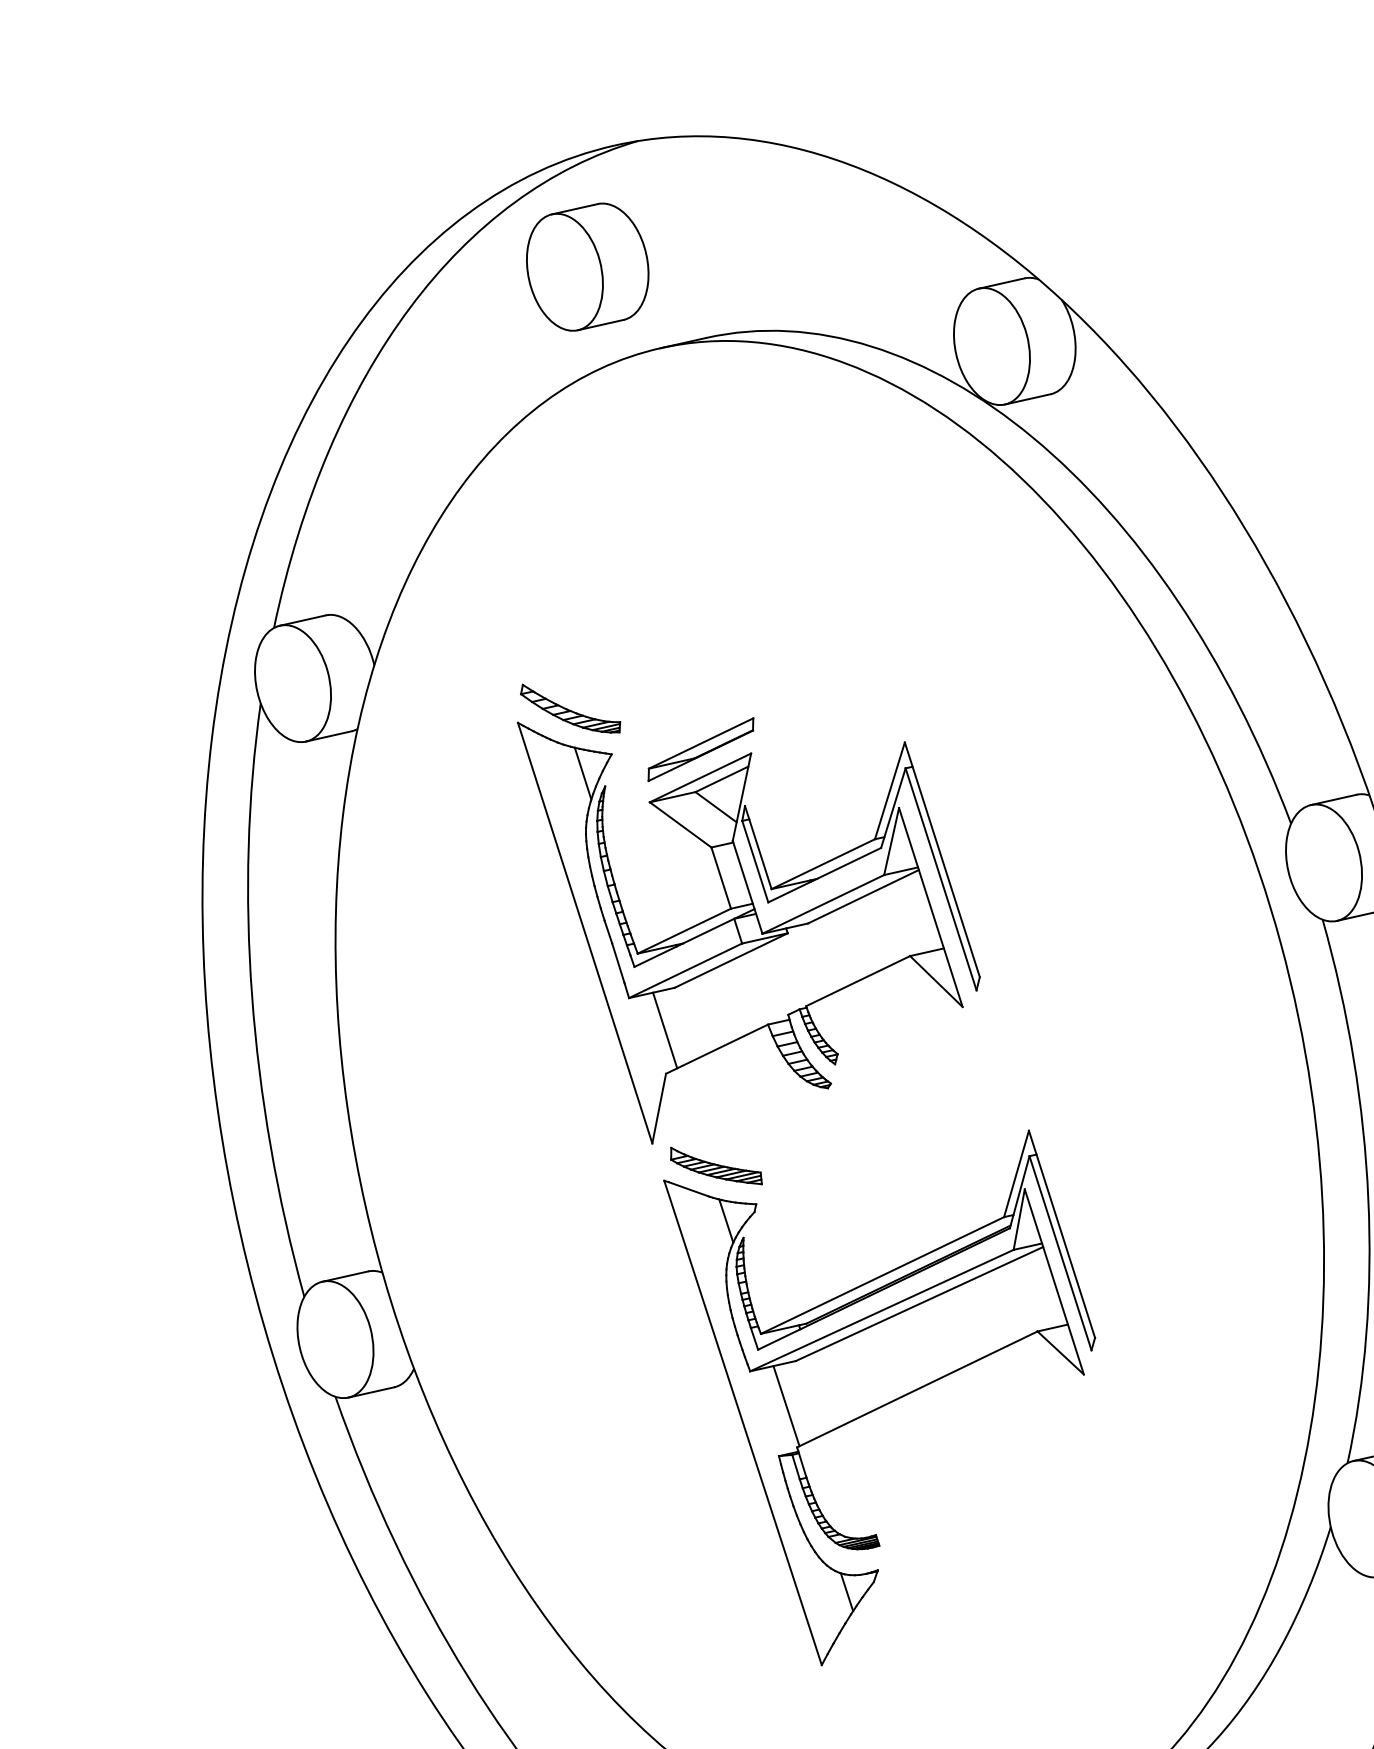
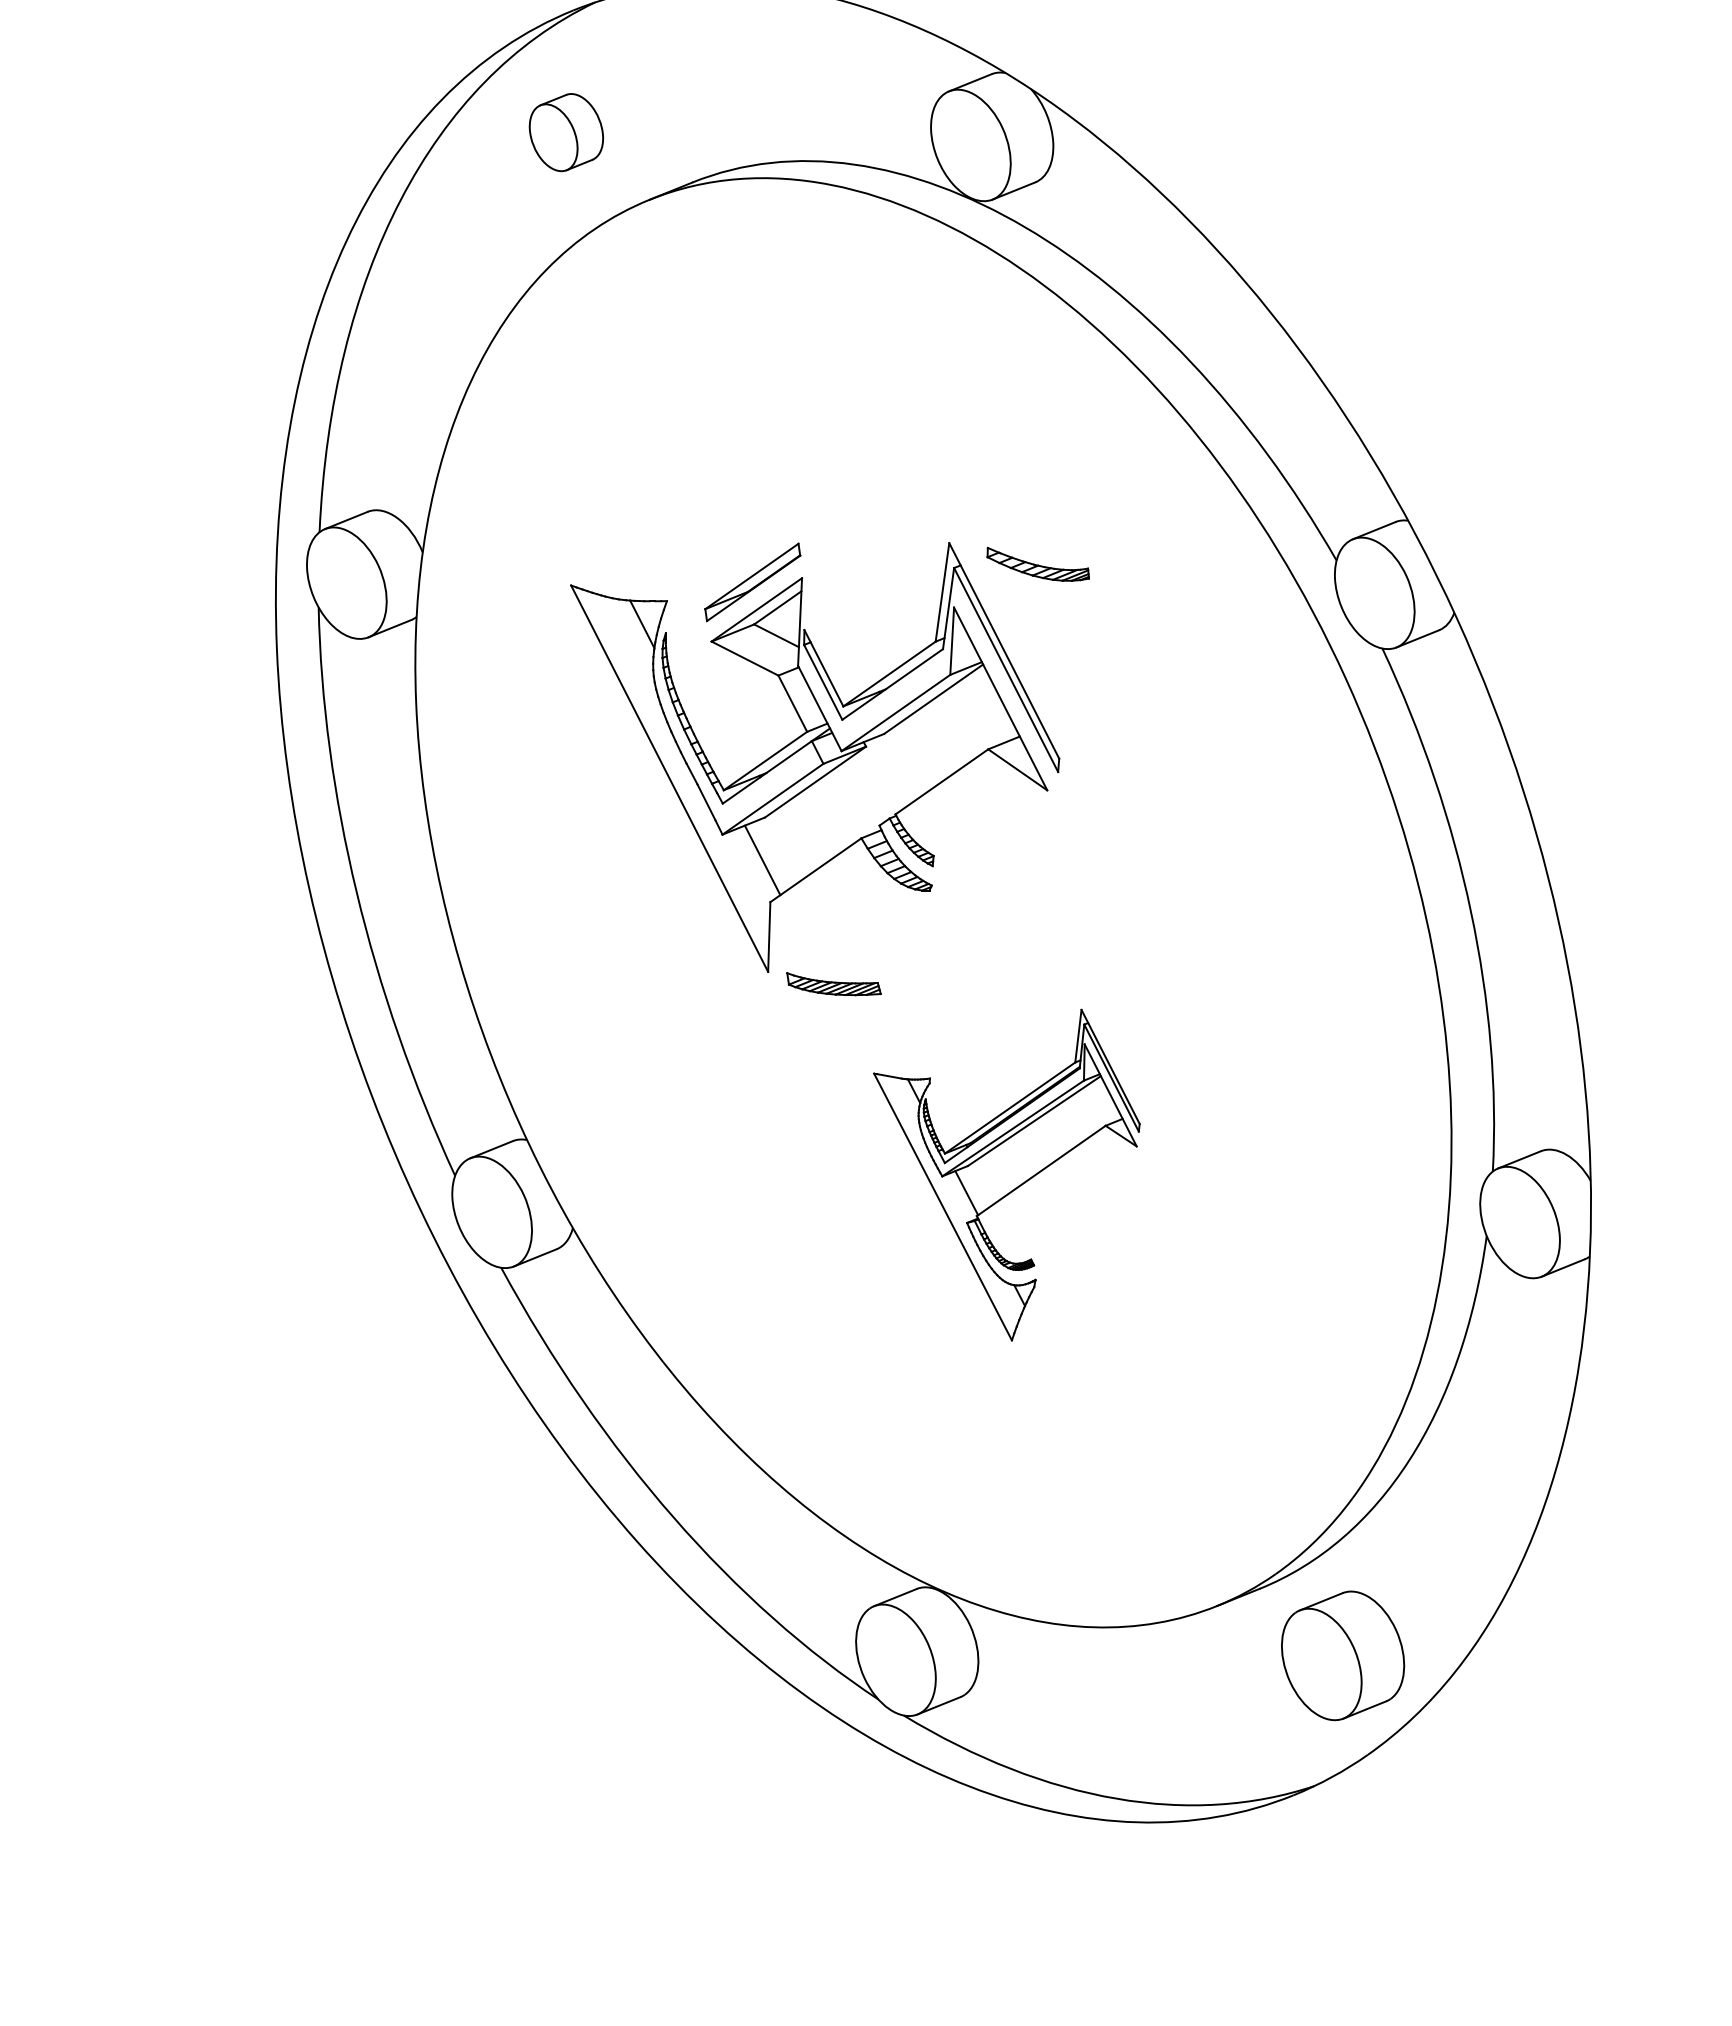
part: (587, 267) -> (566, 132), size x0.6
part: (570, 708) -> (1037, 563), moved
part: (858, 1386) -> (1006, 1174), size x0.6

